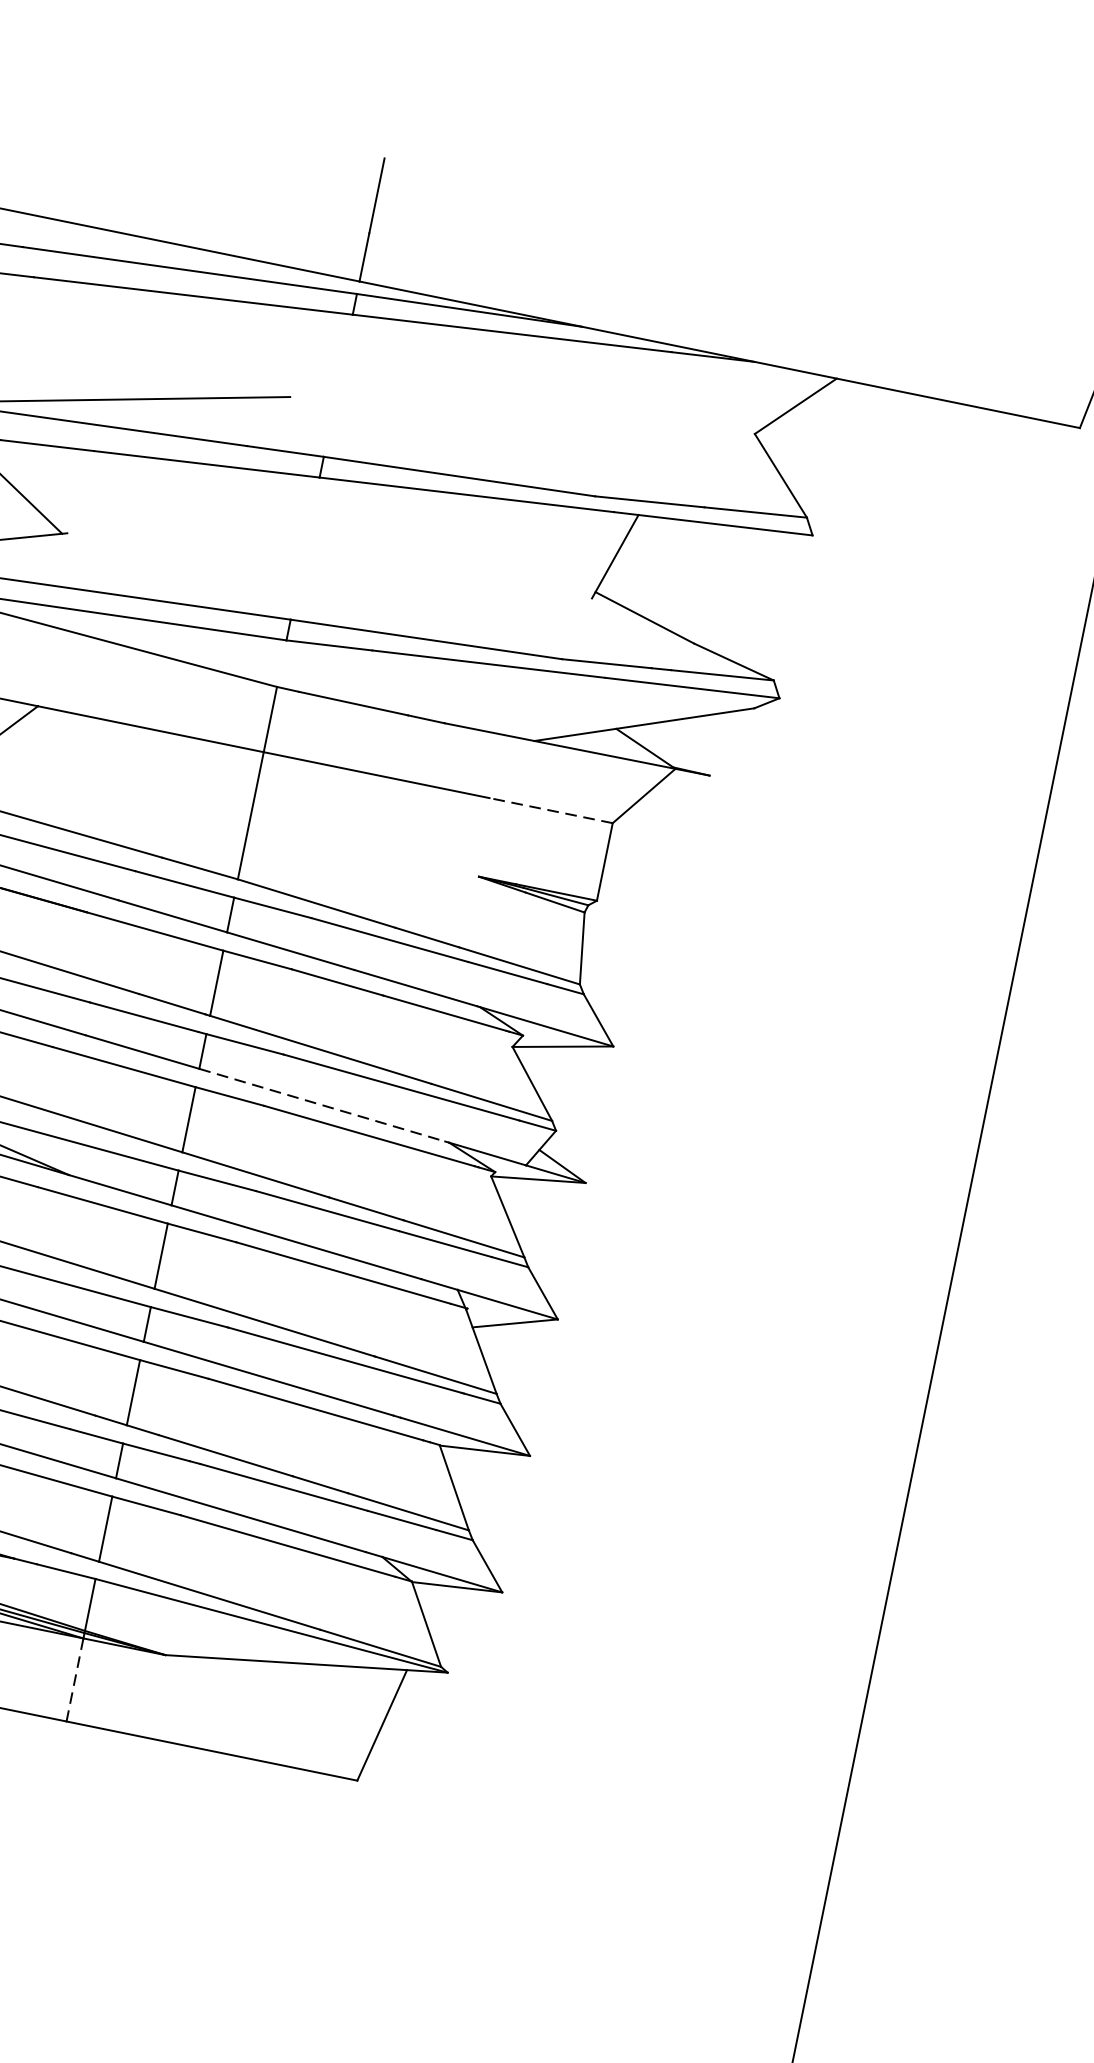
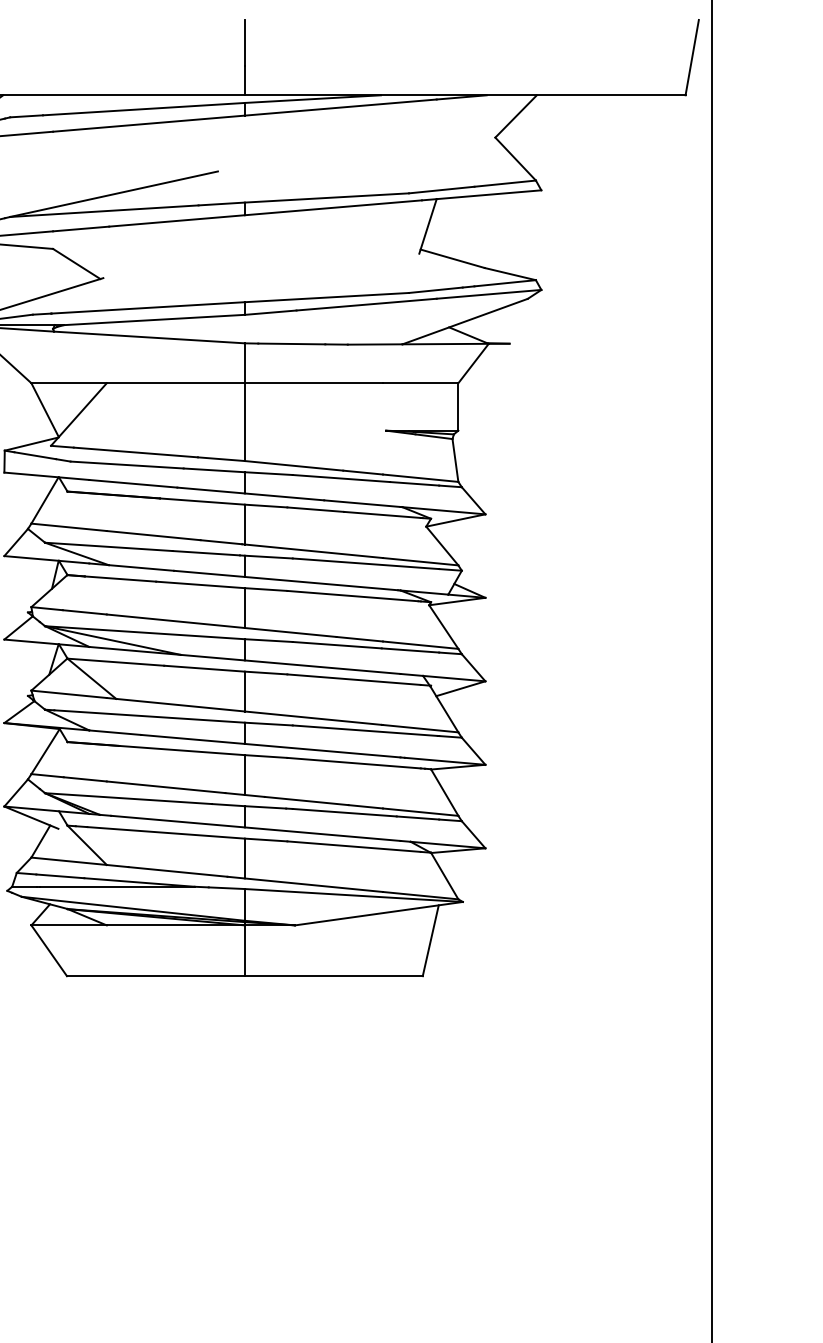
line: (550, 811) -> (420, 383), dashed -> solid
line: (322, 1105) -> (321, 583), dashed -> solid
line: (74, 1680) -> (244, 951), dashed -> solid

